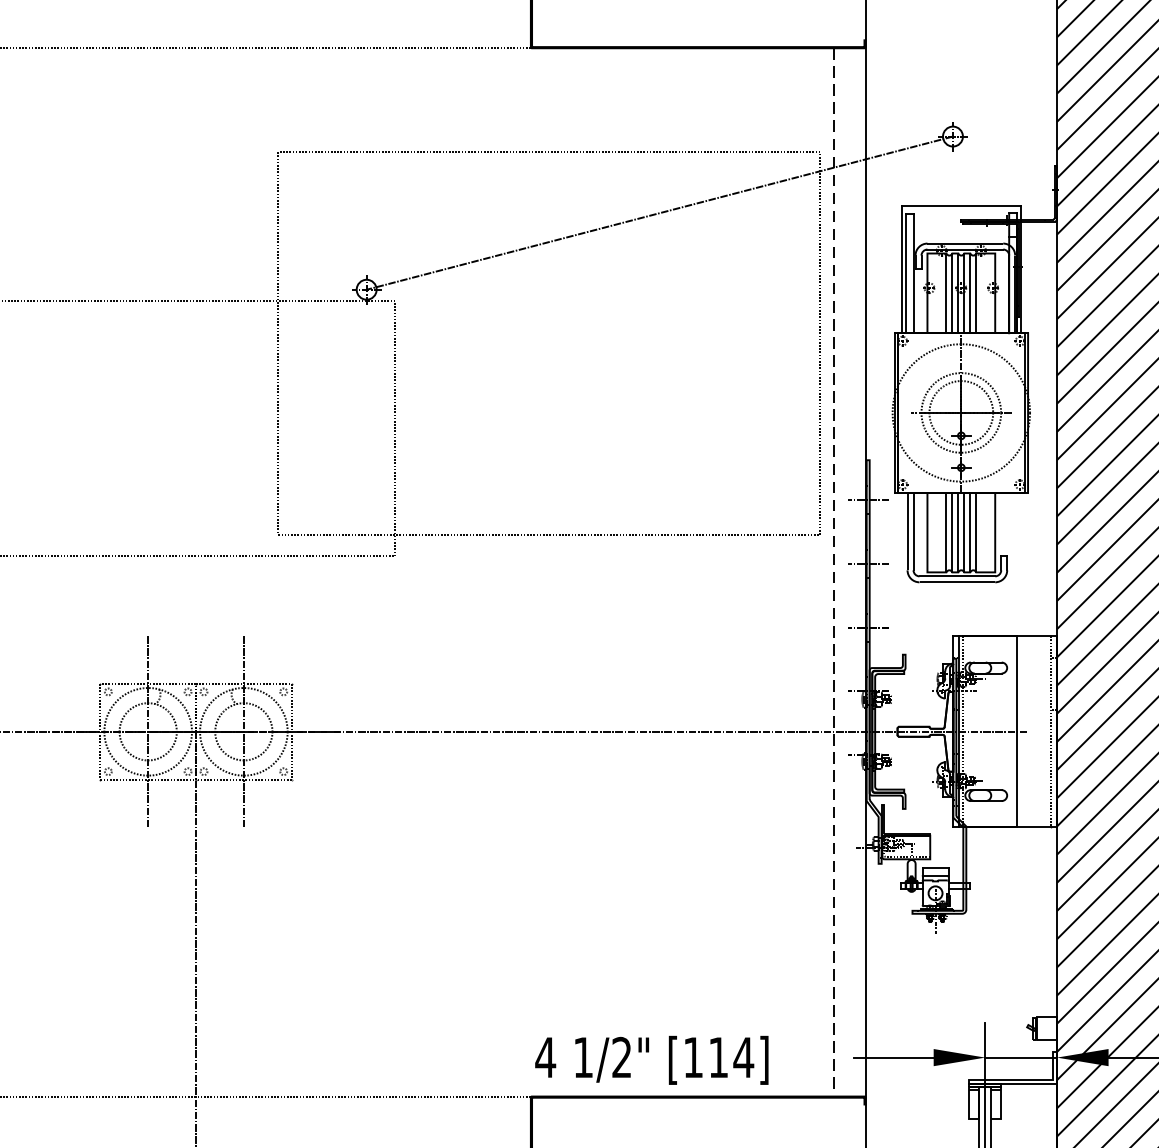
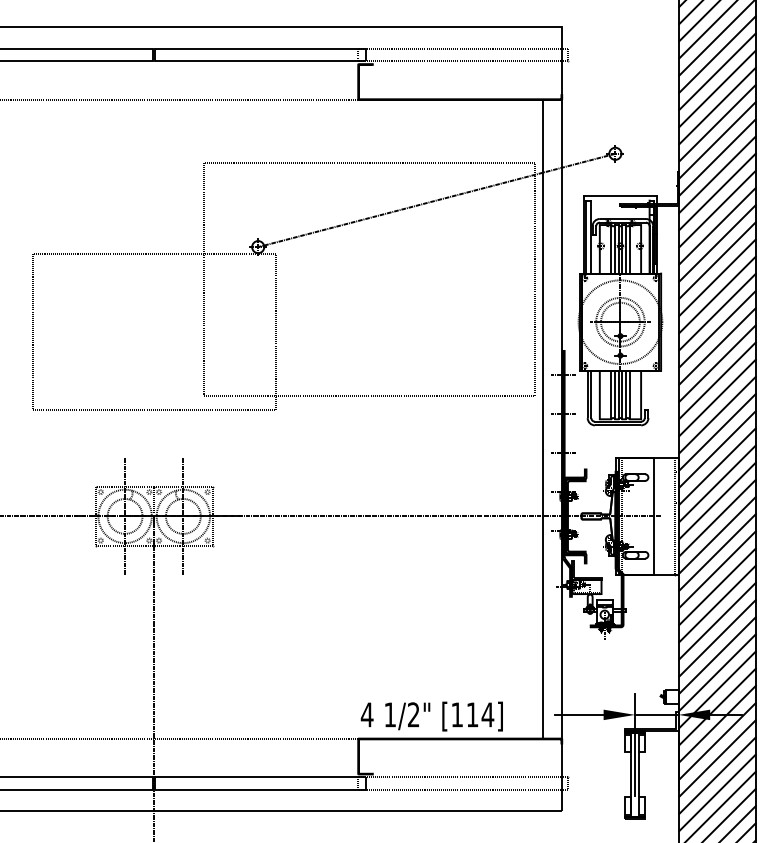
line: (833, 572) -> (542, 419), dashed -> solid

